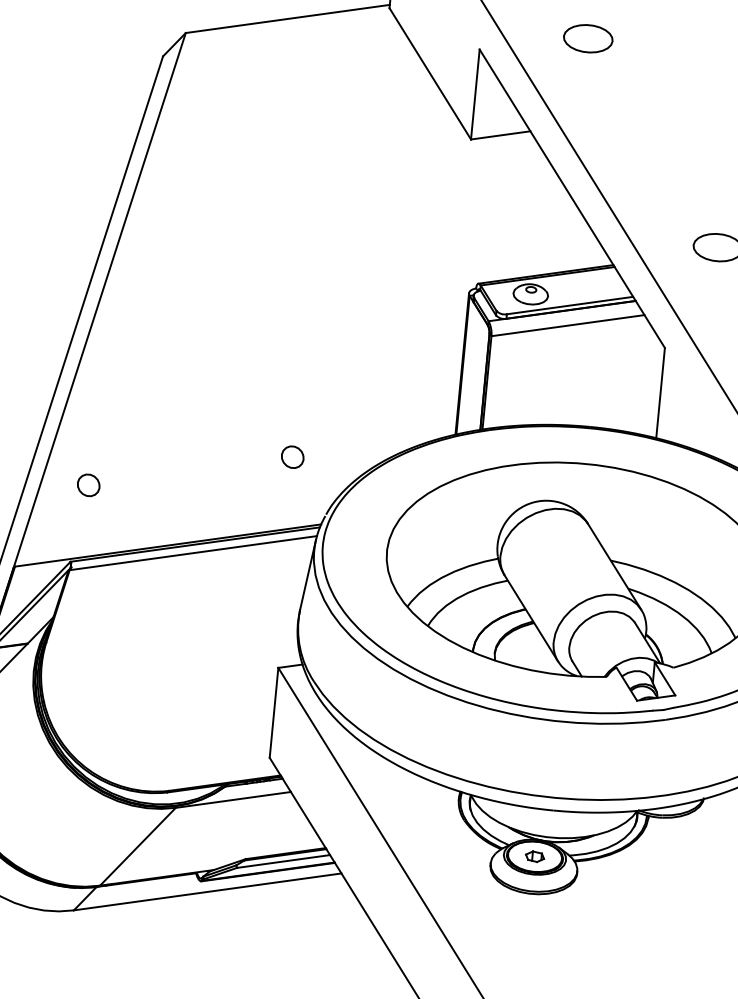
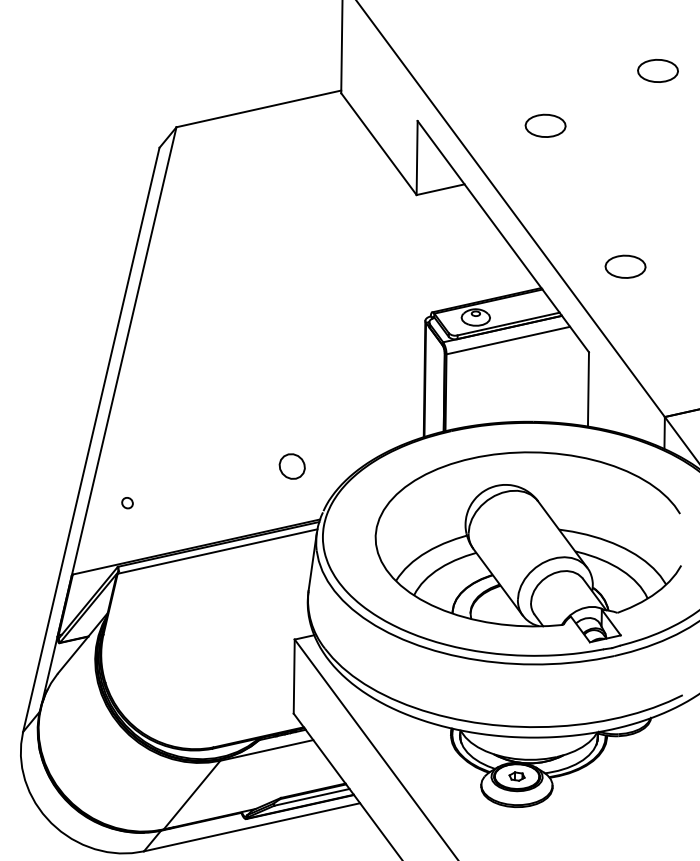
part: (588, 38) -> (545, 125), moved
part: (292, 457) -> (292, 466), size x1.4
part: (88, 484) -> (127, 502), size x0.6

